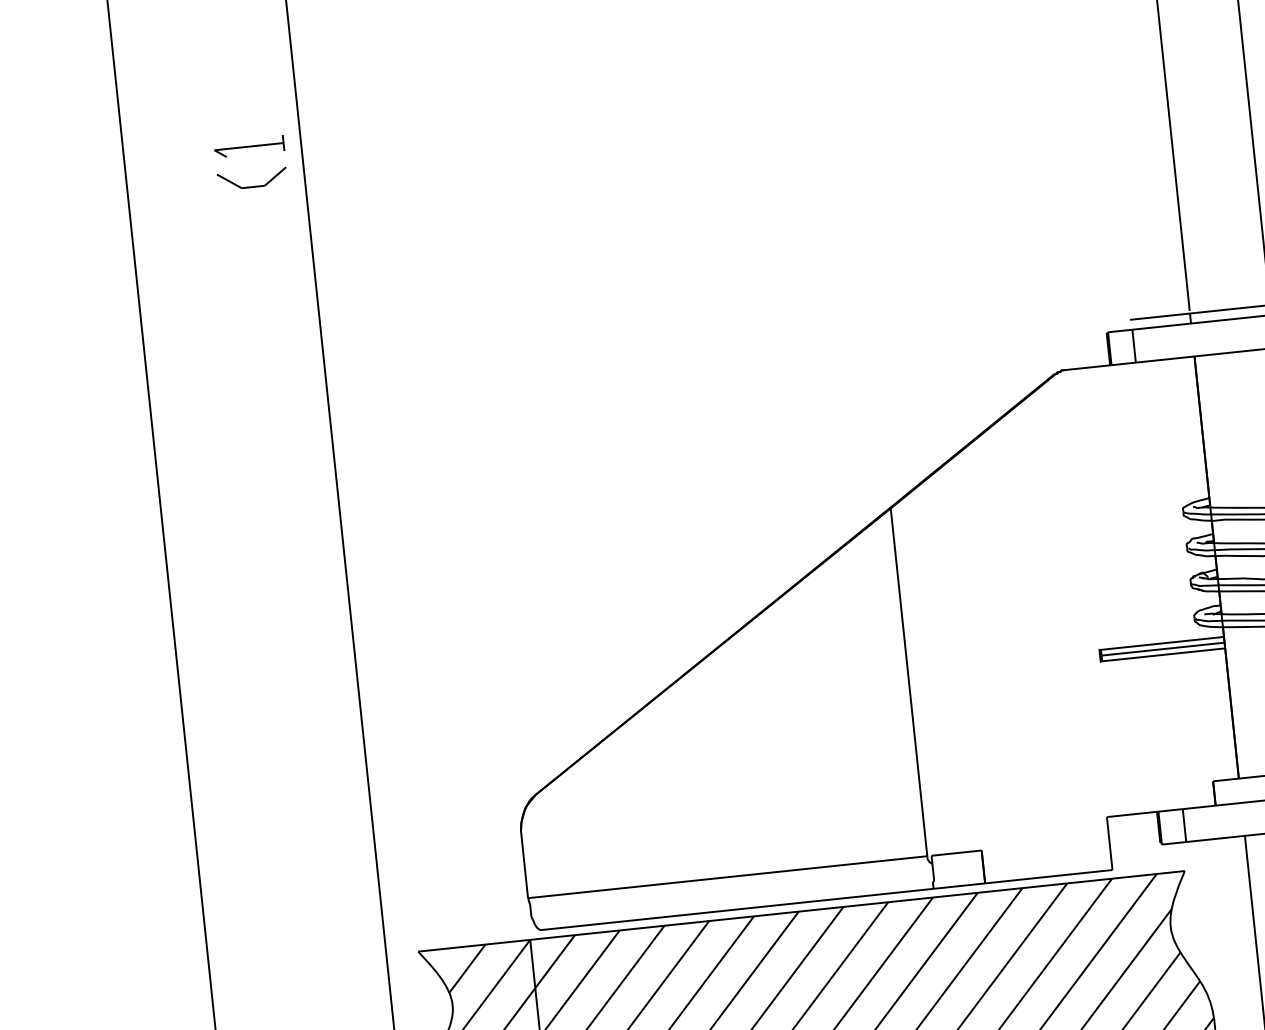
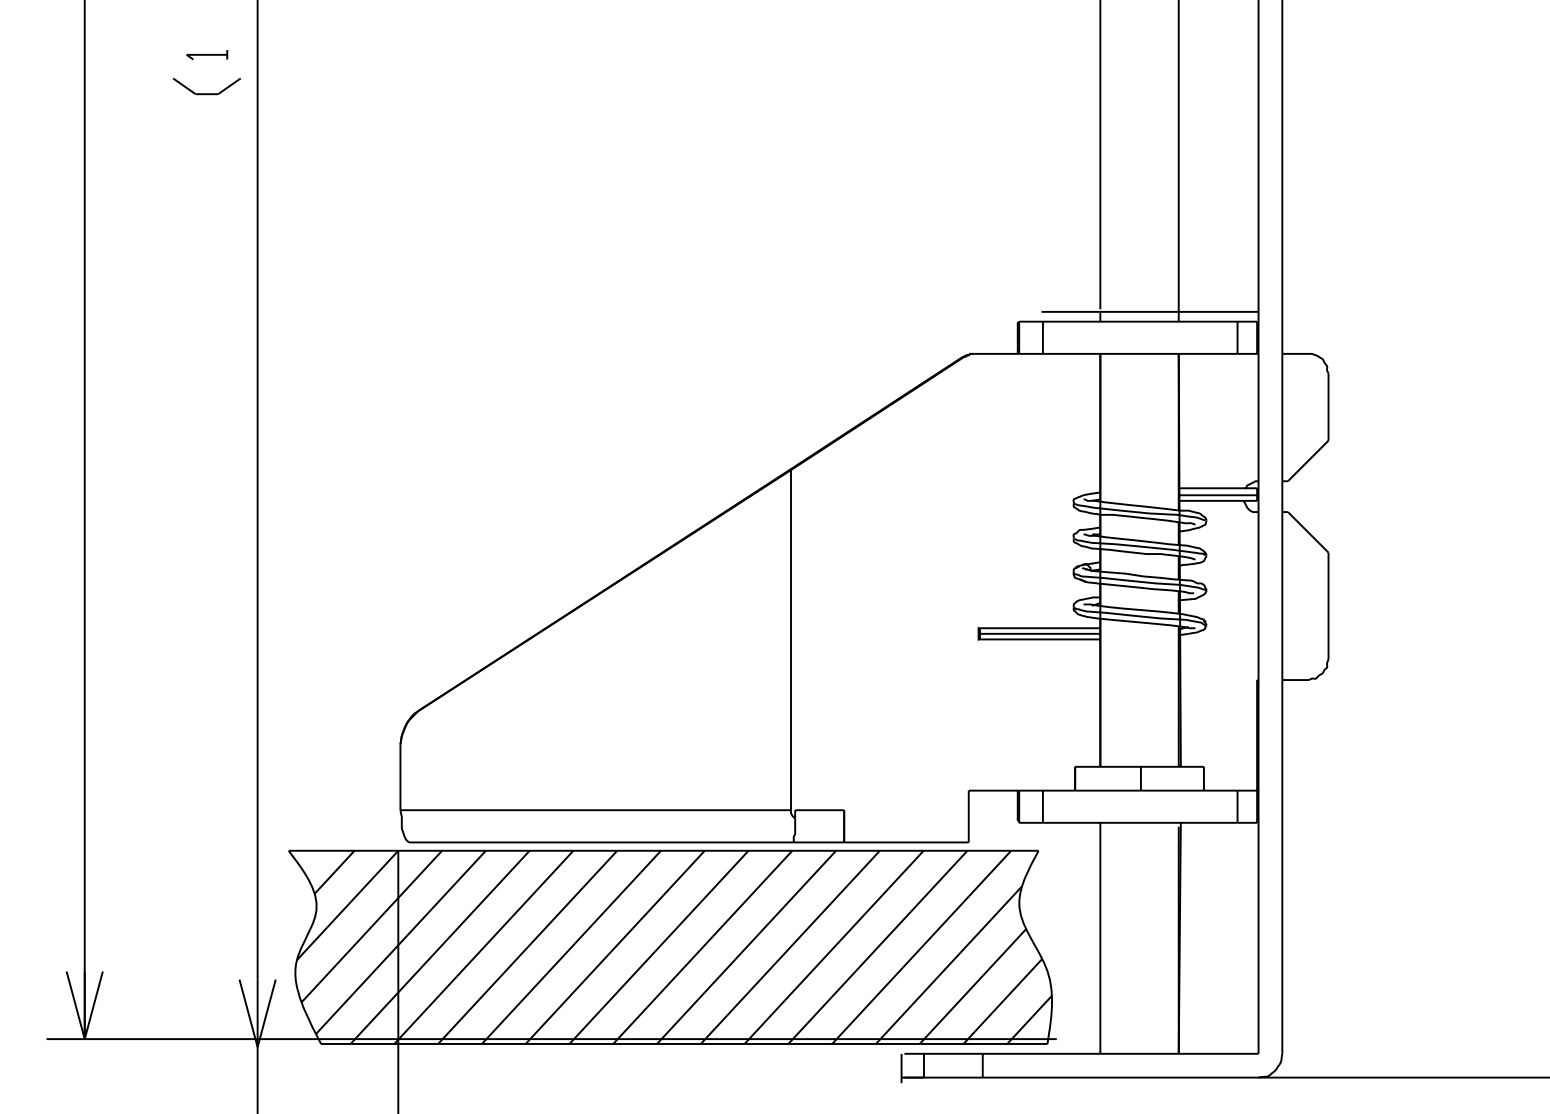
part: (248, 146) -> (206, 54), size x0.6

